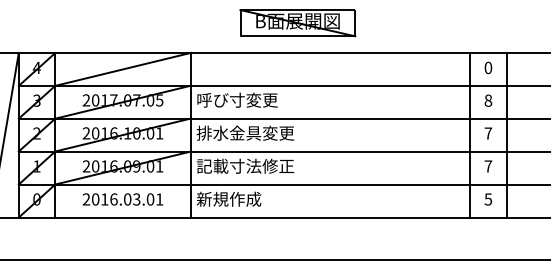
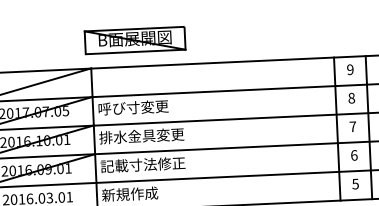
part: (297, 23) -> (134, 40), moved
text: (488, 68) -> (350, 70), 0 -> 9
text: (488, 166) -> (354, 155), 7 -> 6

